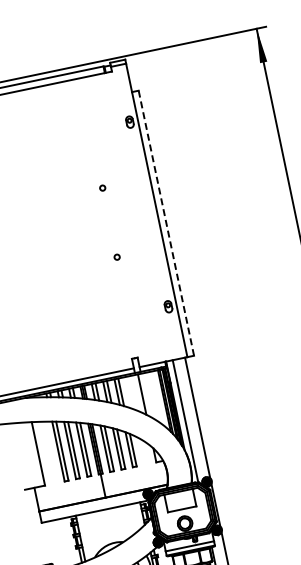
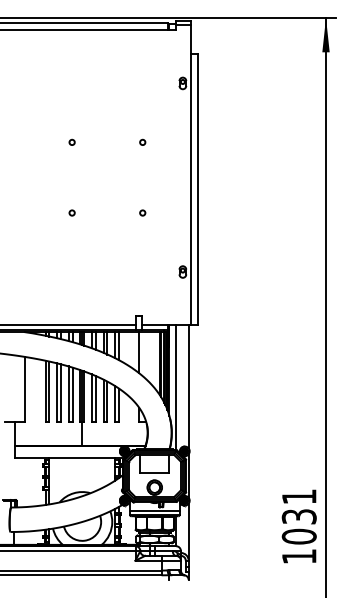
circle: (32, 201) -> (71, 141), added
line: (166, 223) -> (197, 190), dashed -> solid
circle: (47, 271) -> (71, 212), added

